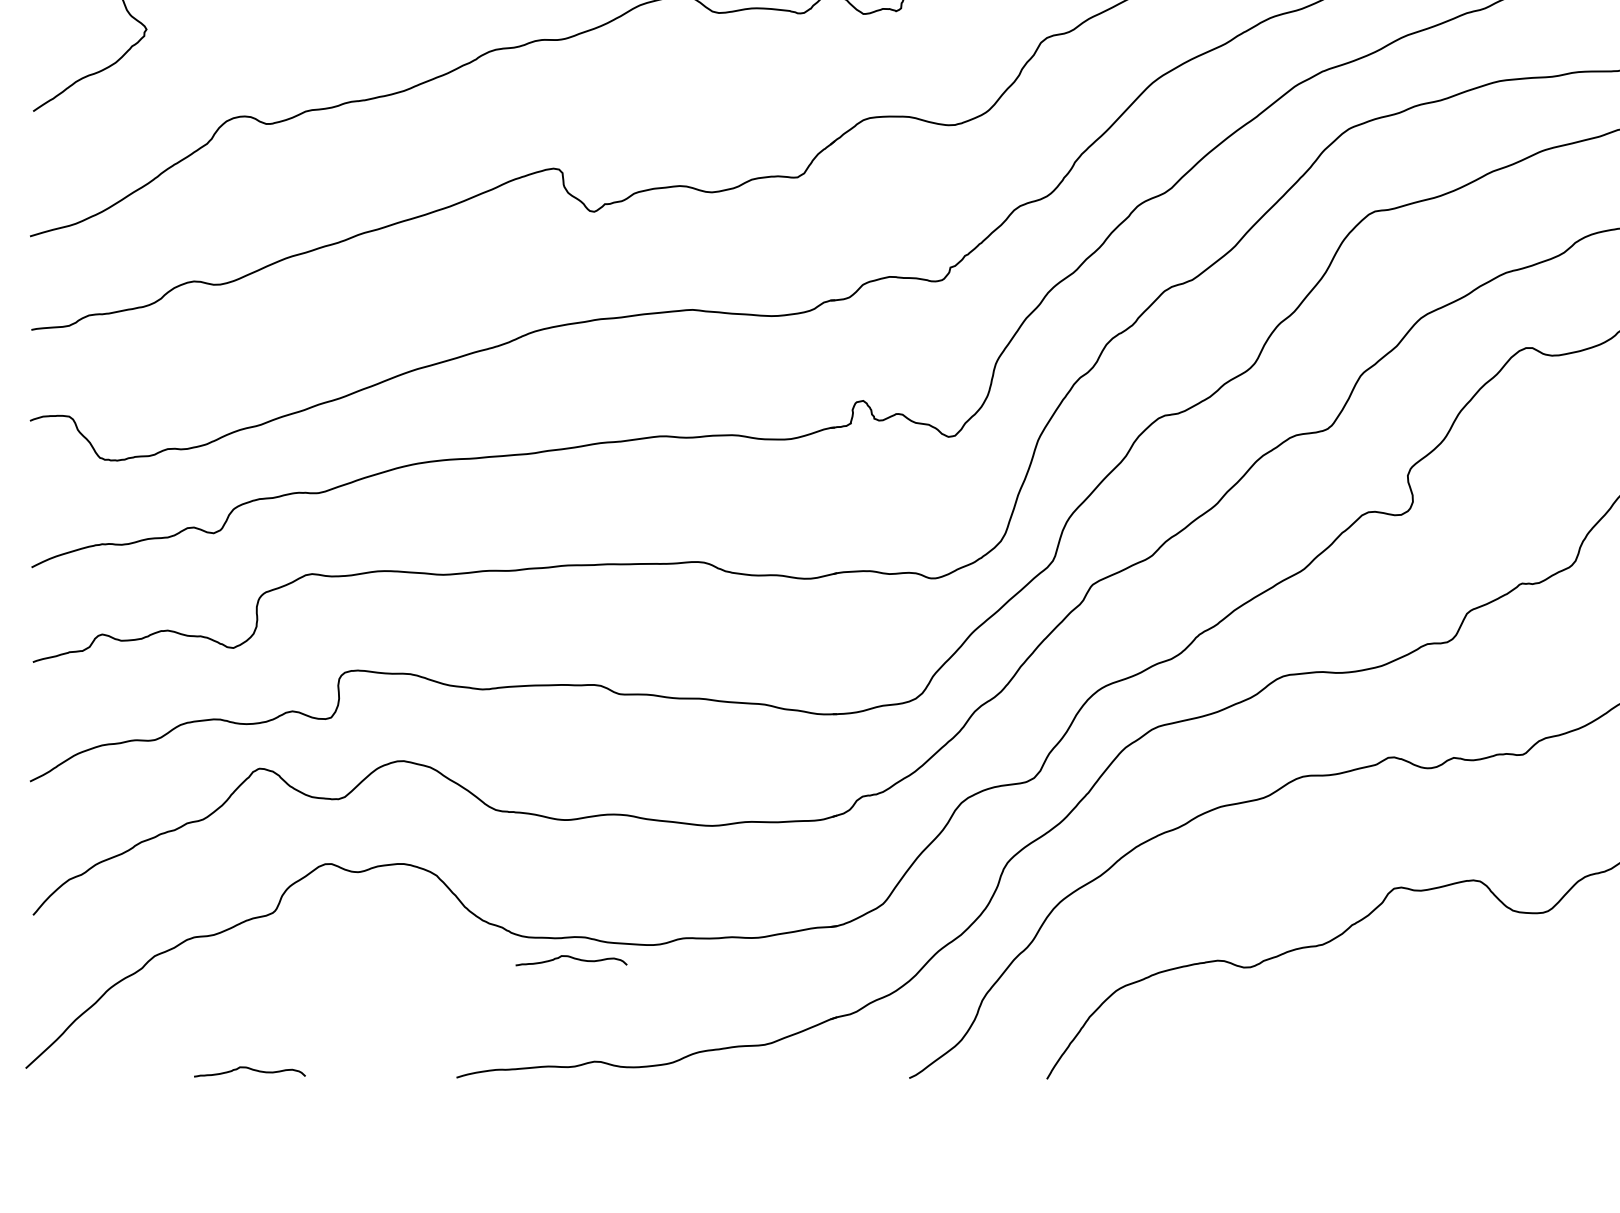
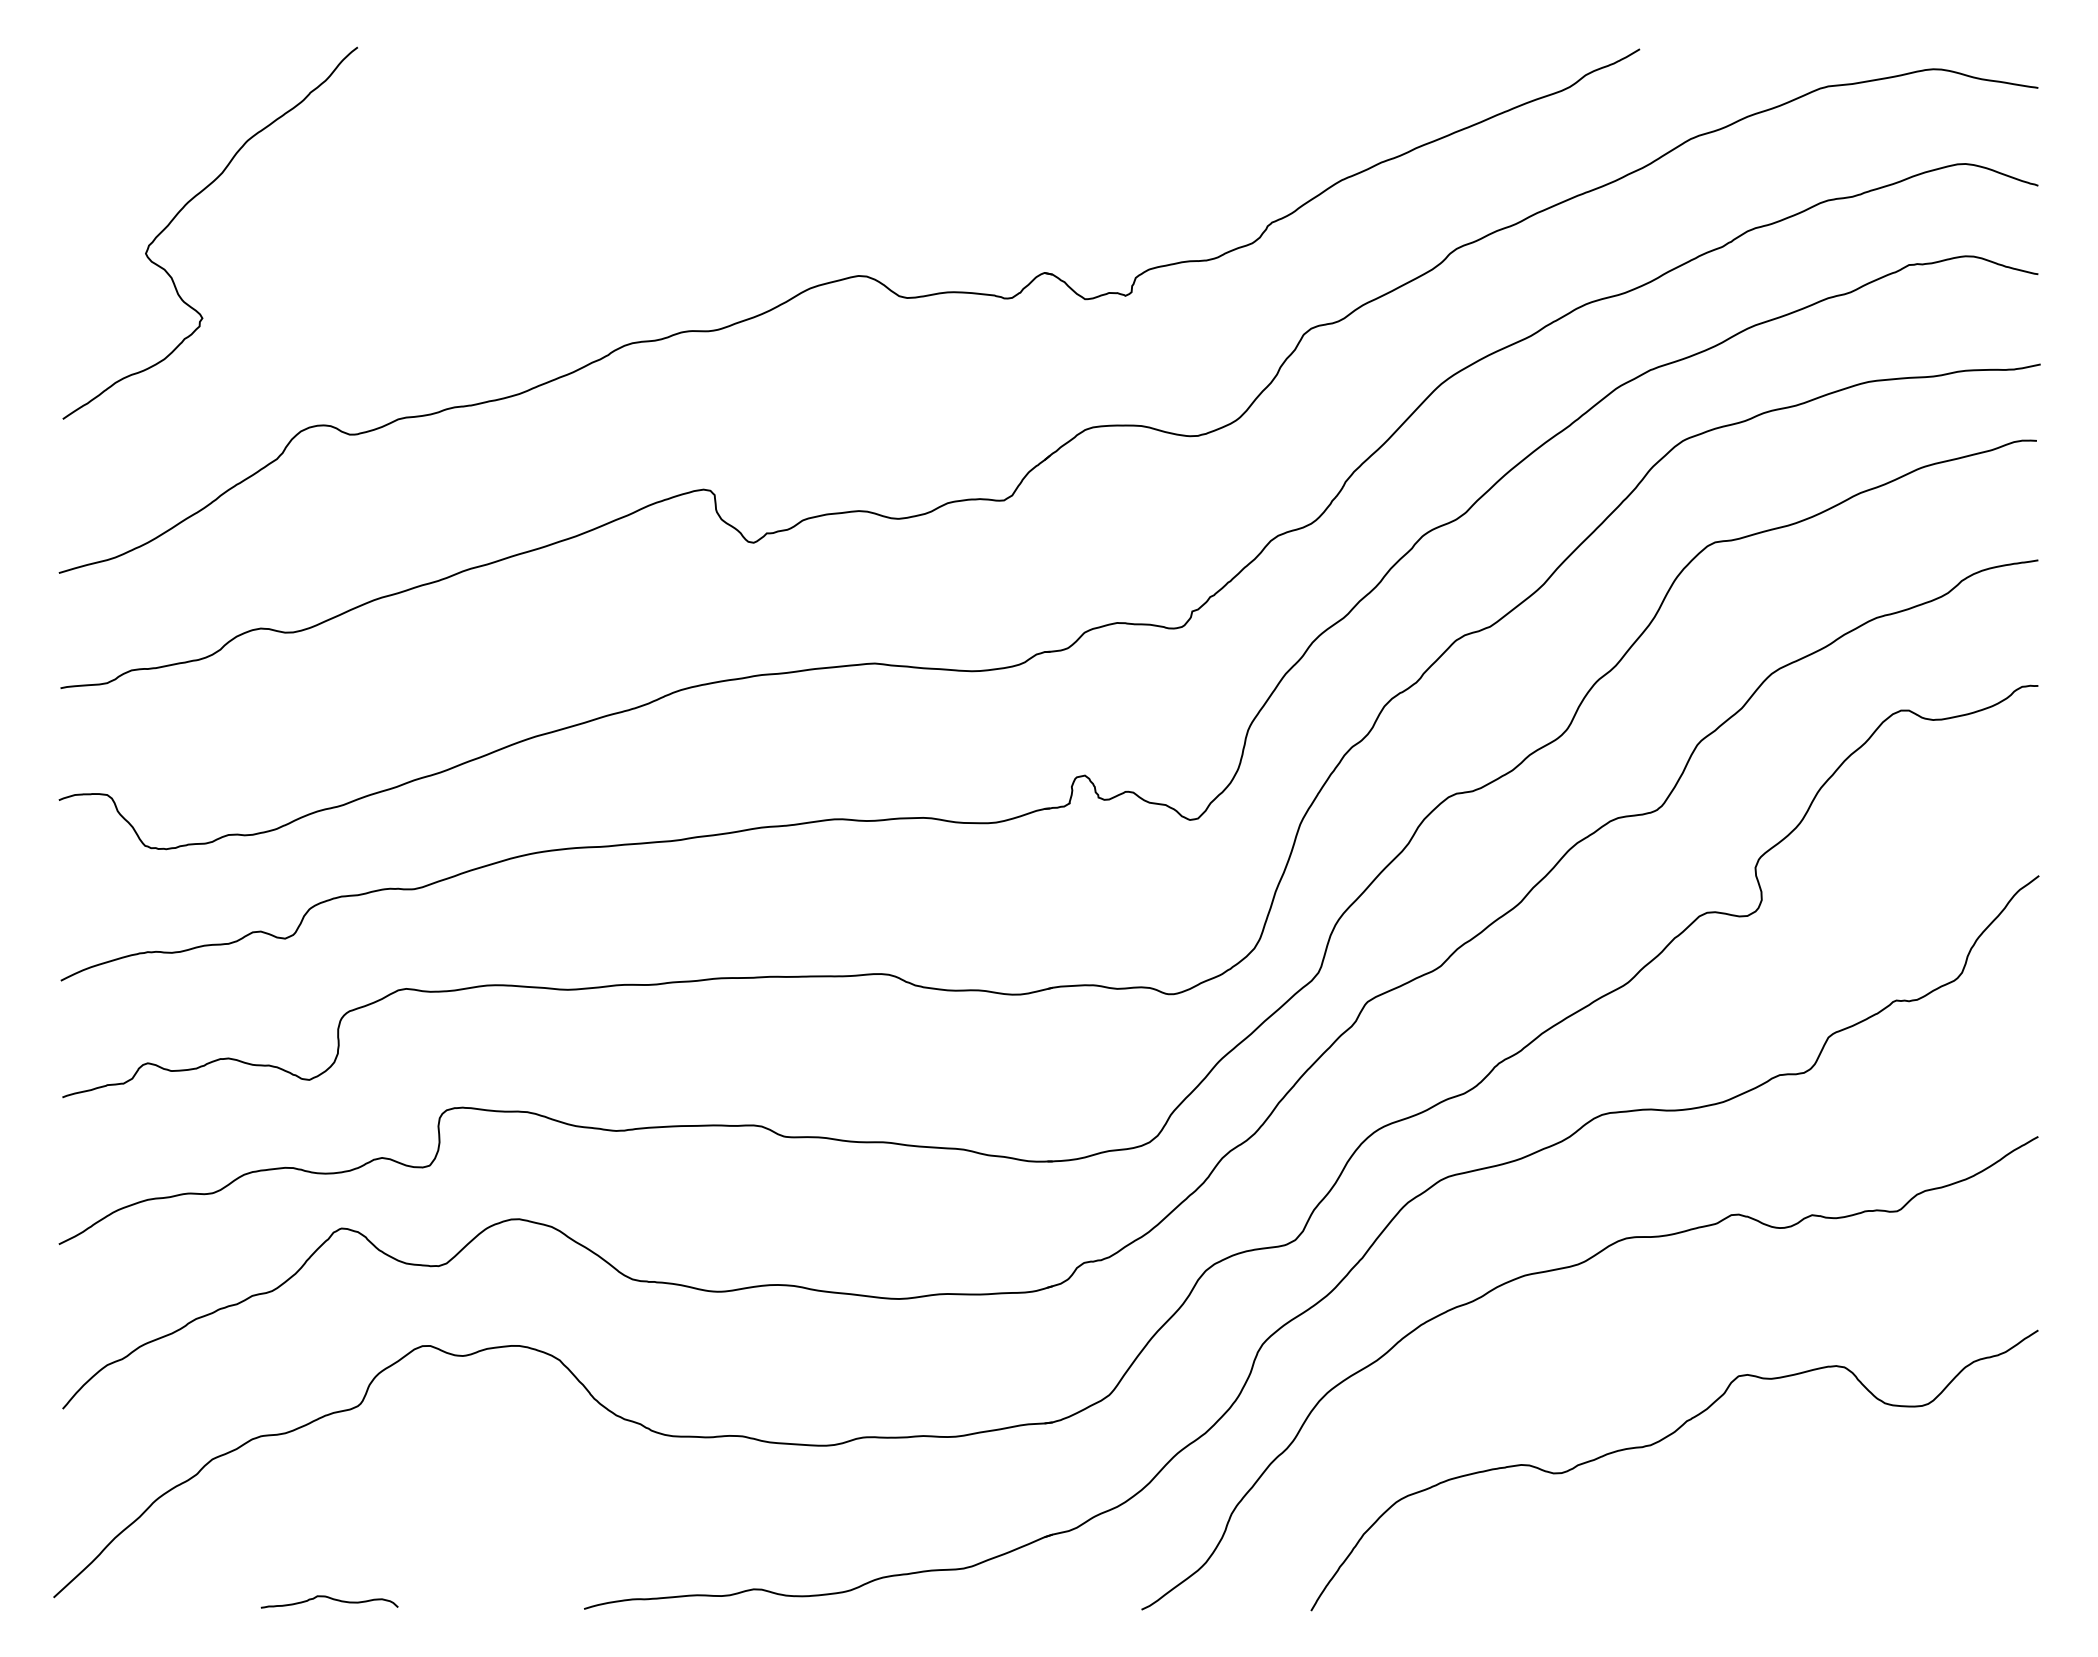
curve: (572, 958) -> (726, 1462), removed

